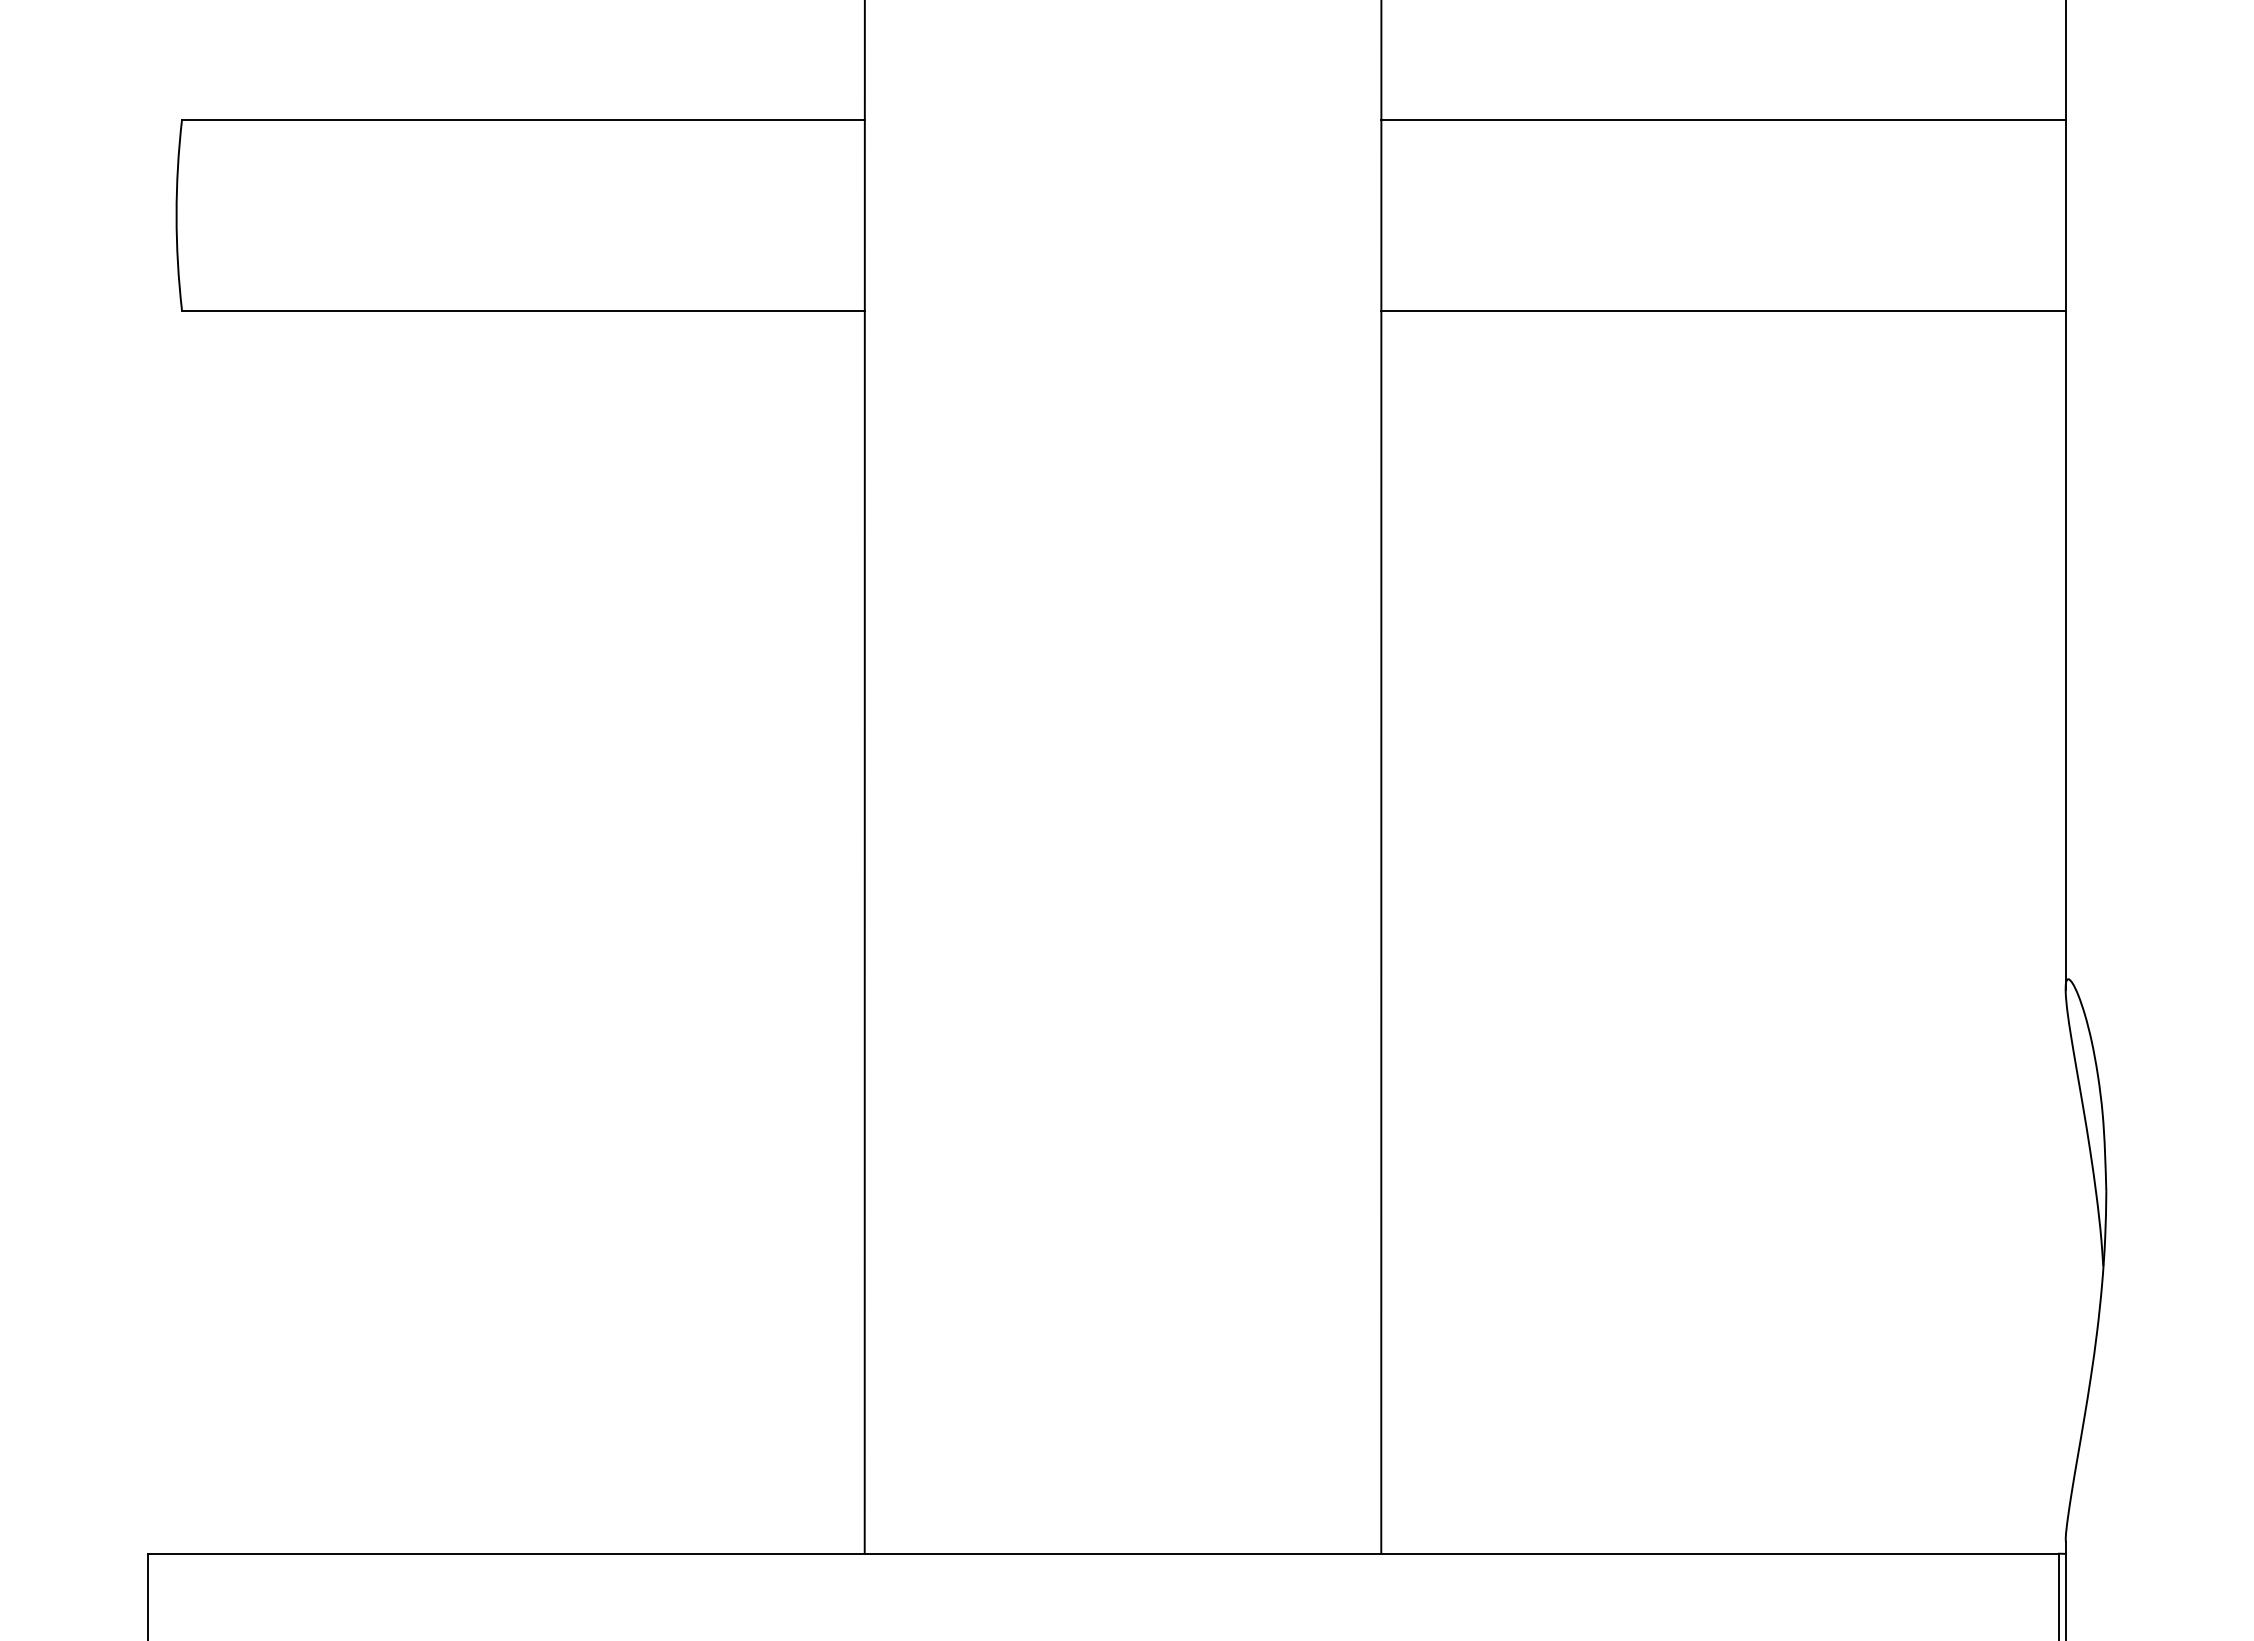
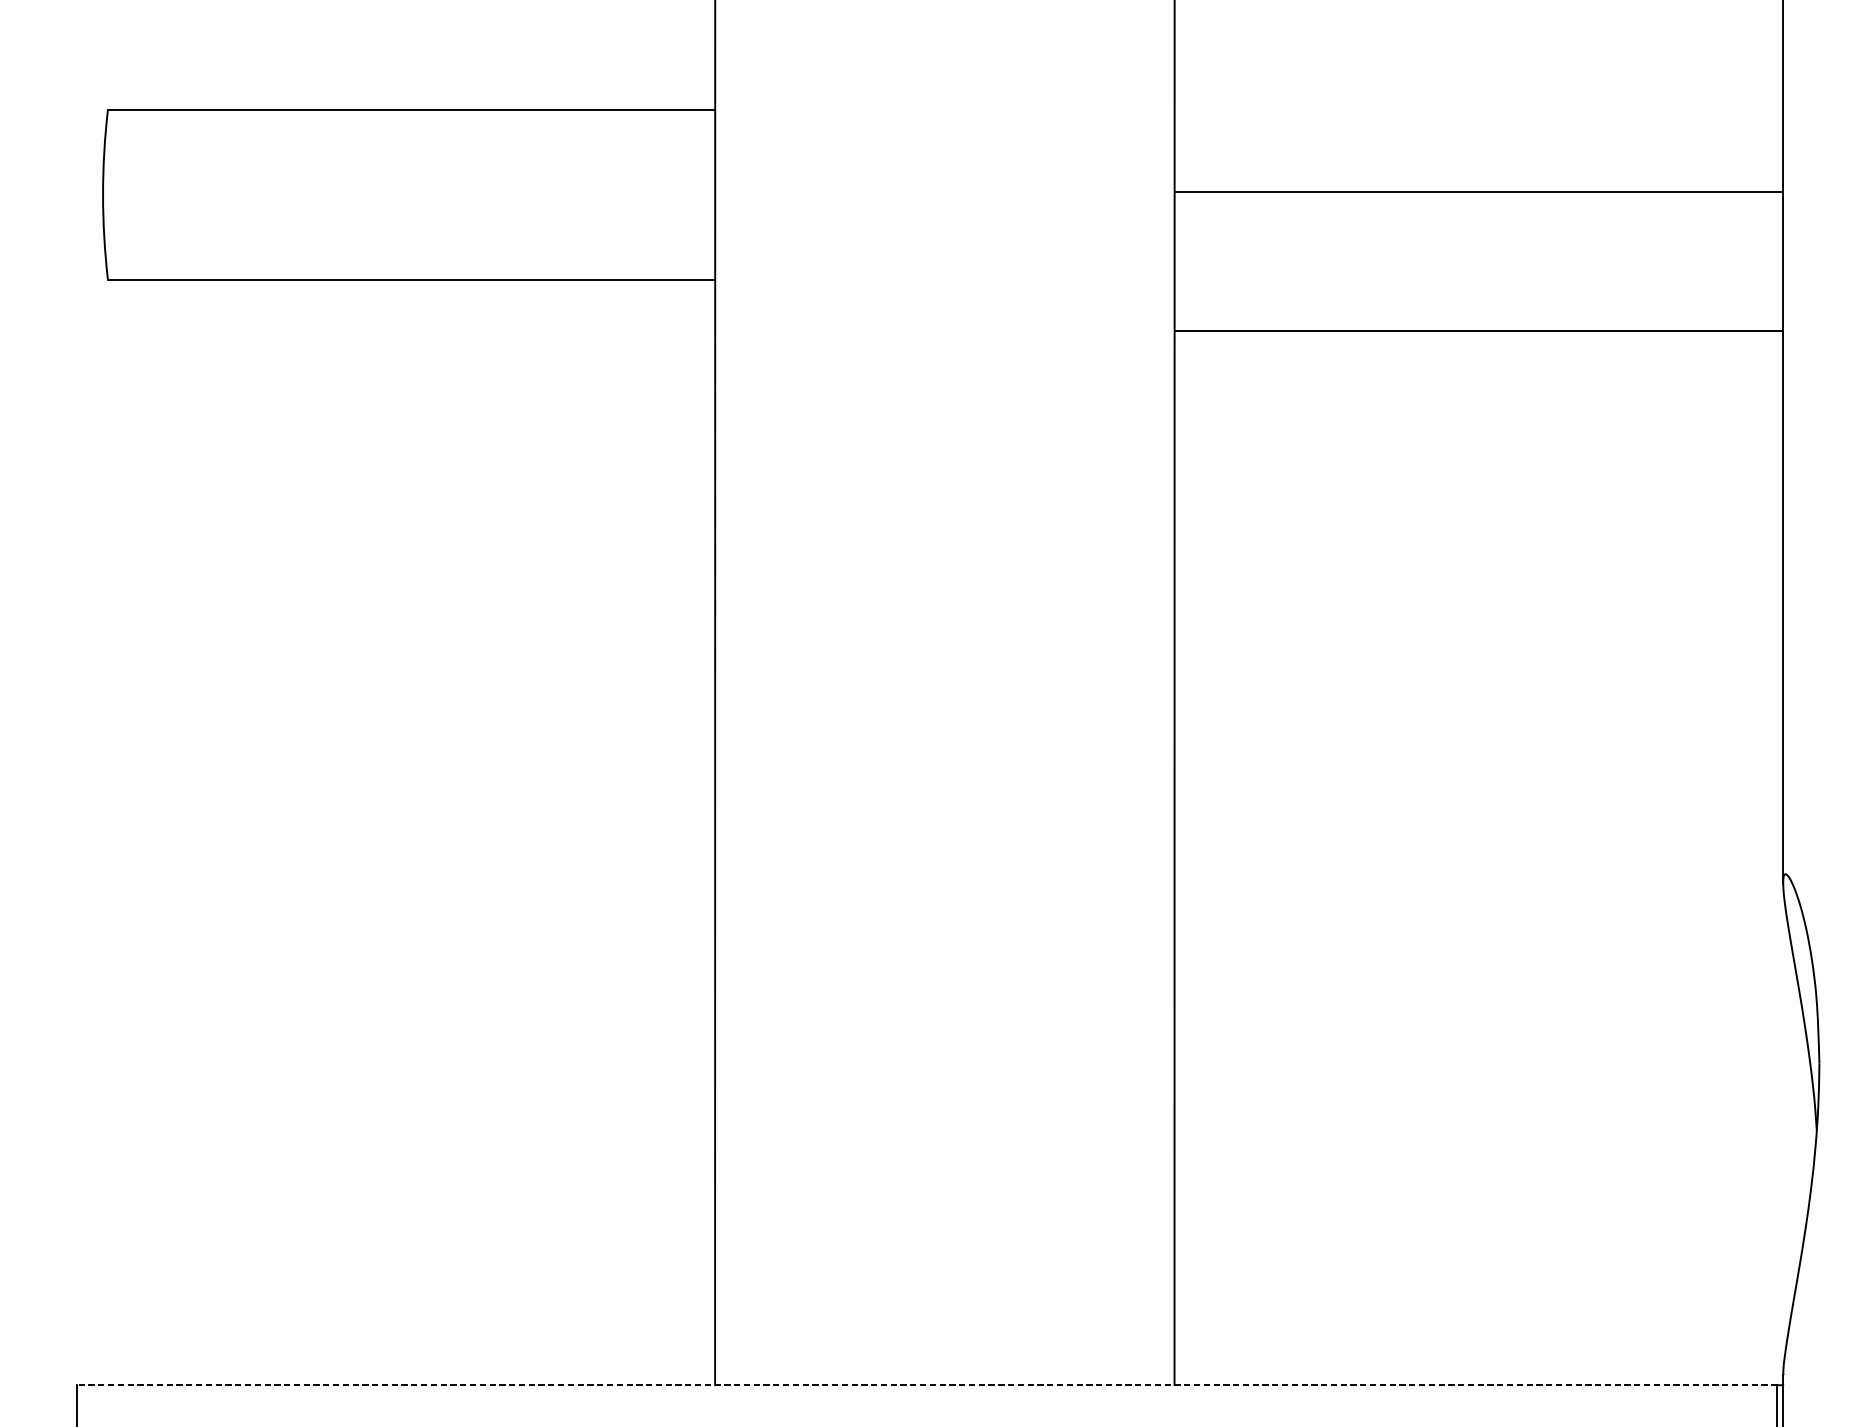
line: (1723, 119) -> (1478, 192), moved
line: (1723, 310) -> (1478, 330), moved
line: (1103, 1553) -> (927, 1384), solid -> dashed

